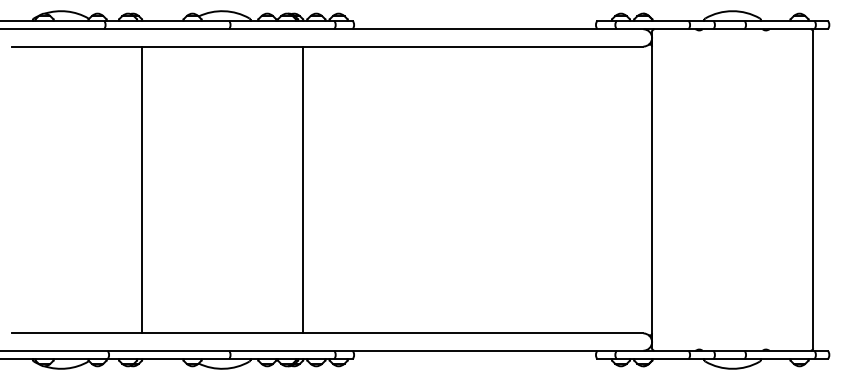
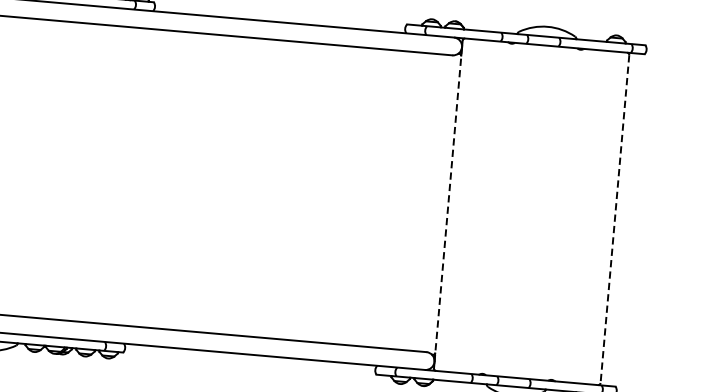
line: (302, 189) -> (86, 172), removed
line: (652, 189) -> (448, 204), solid -> dashed
line: (813, 190) -> (615, 219), solid -> dashed

